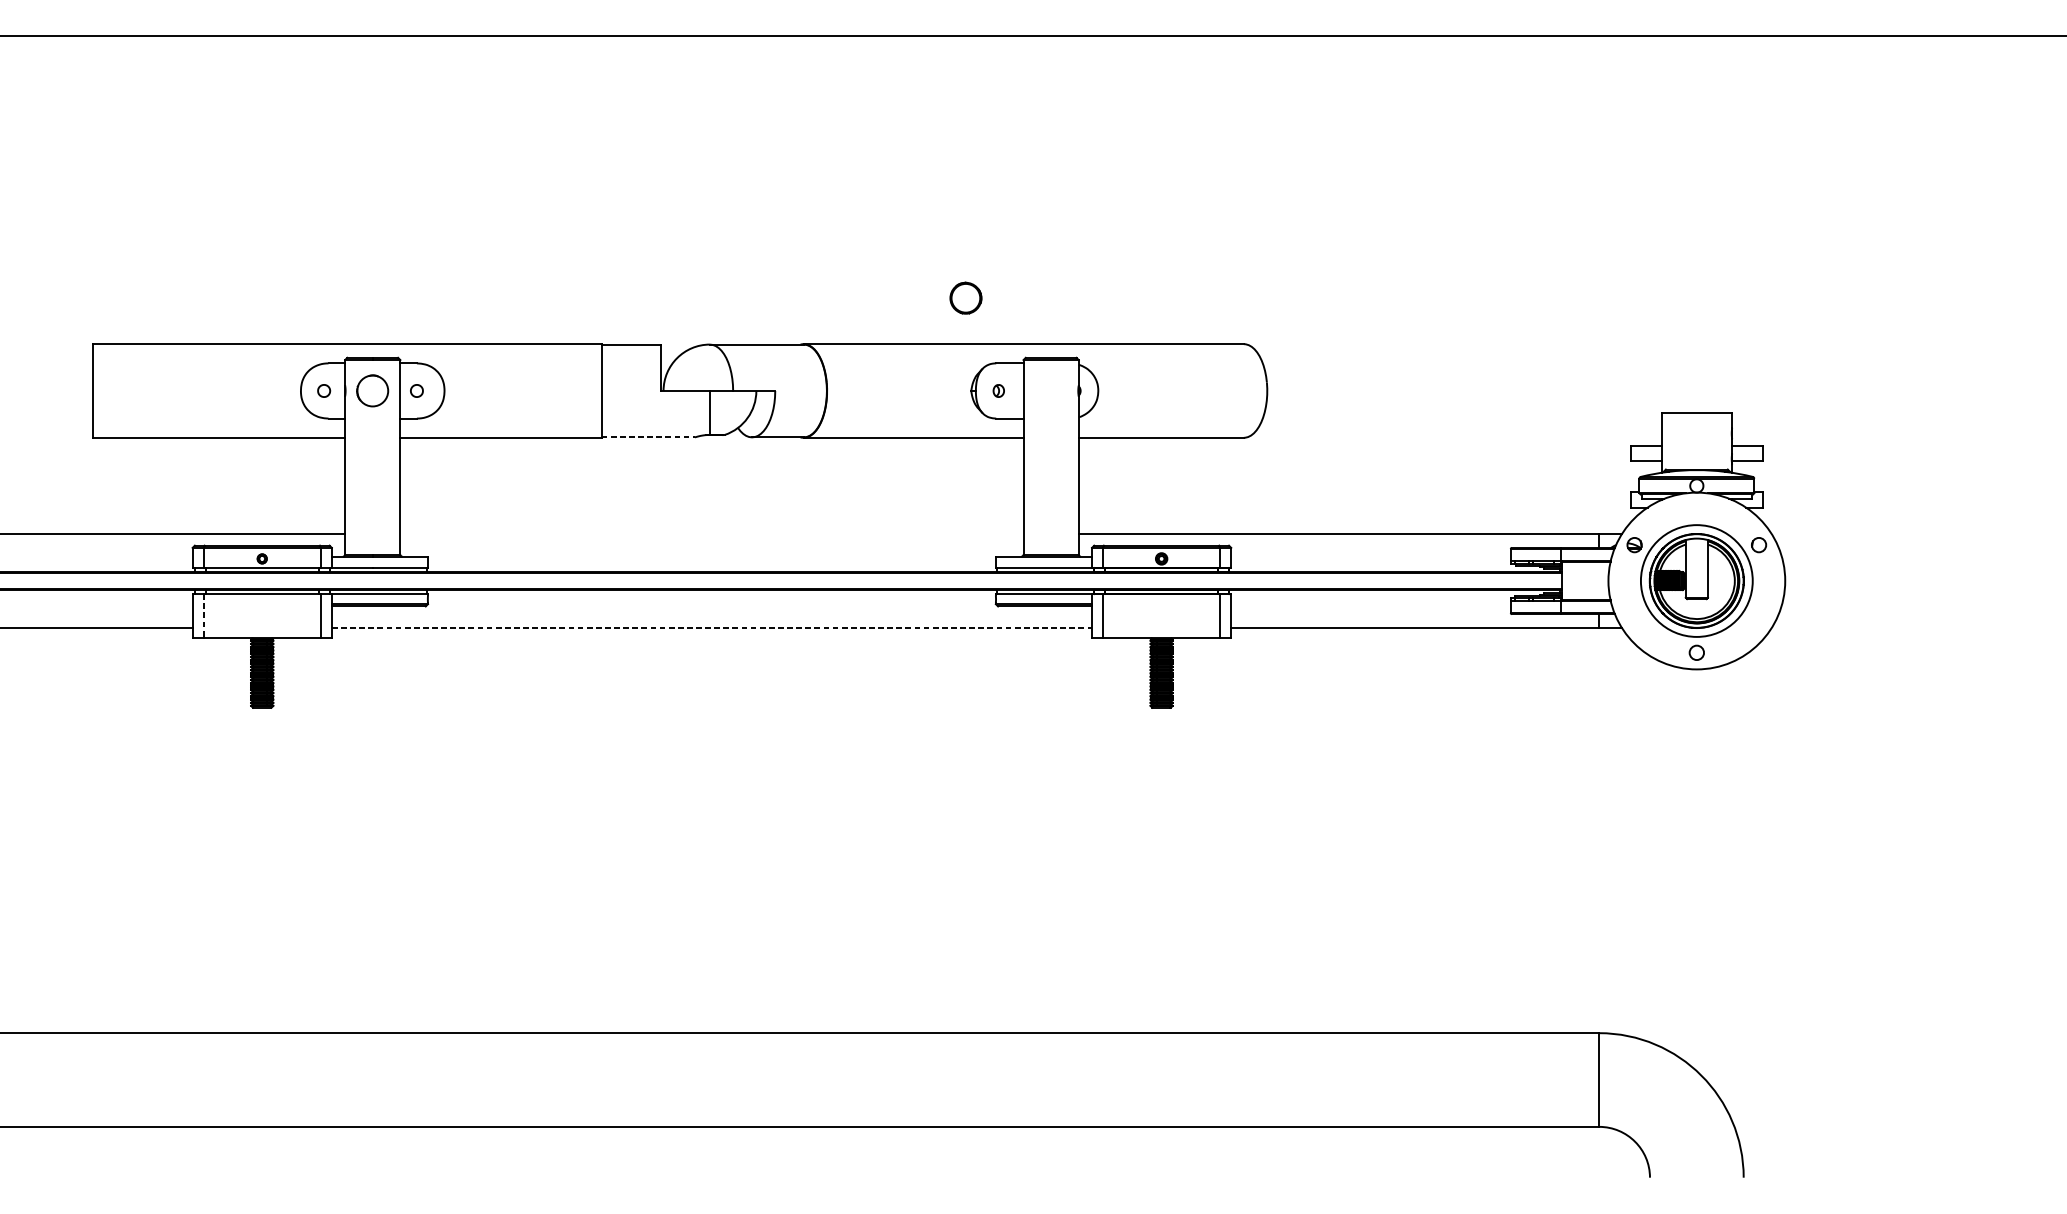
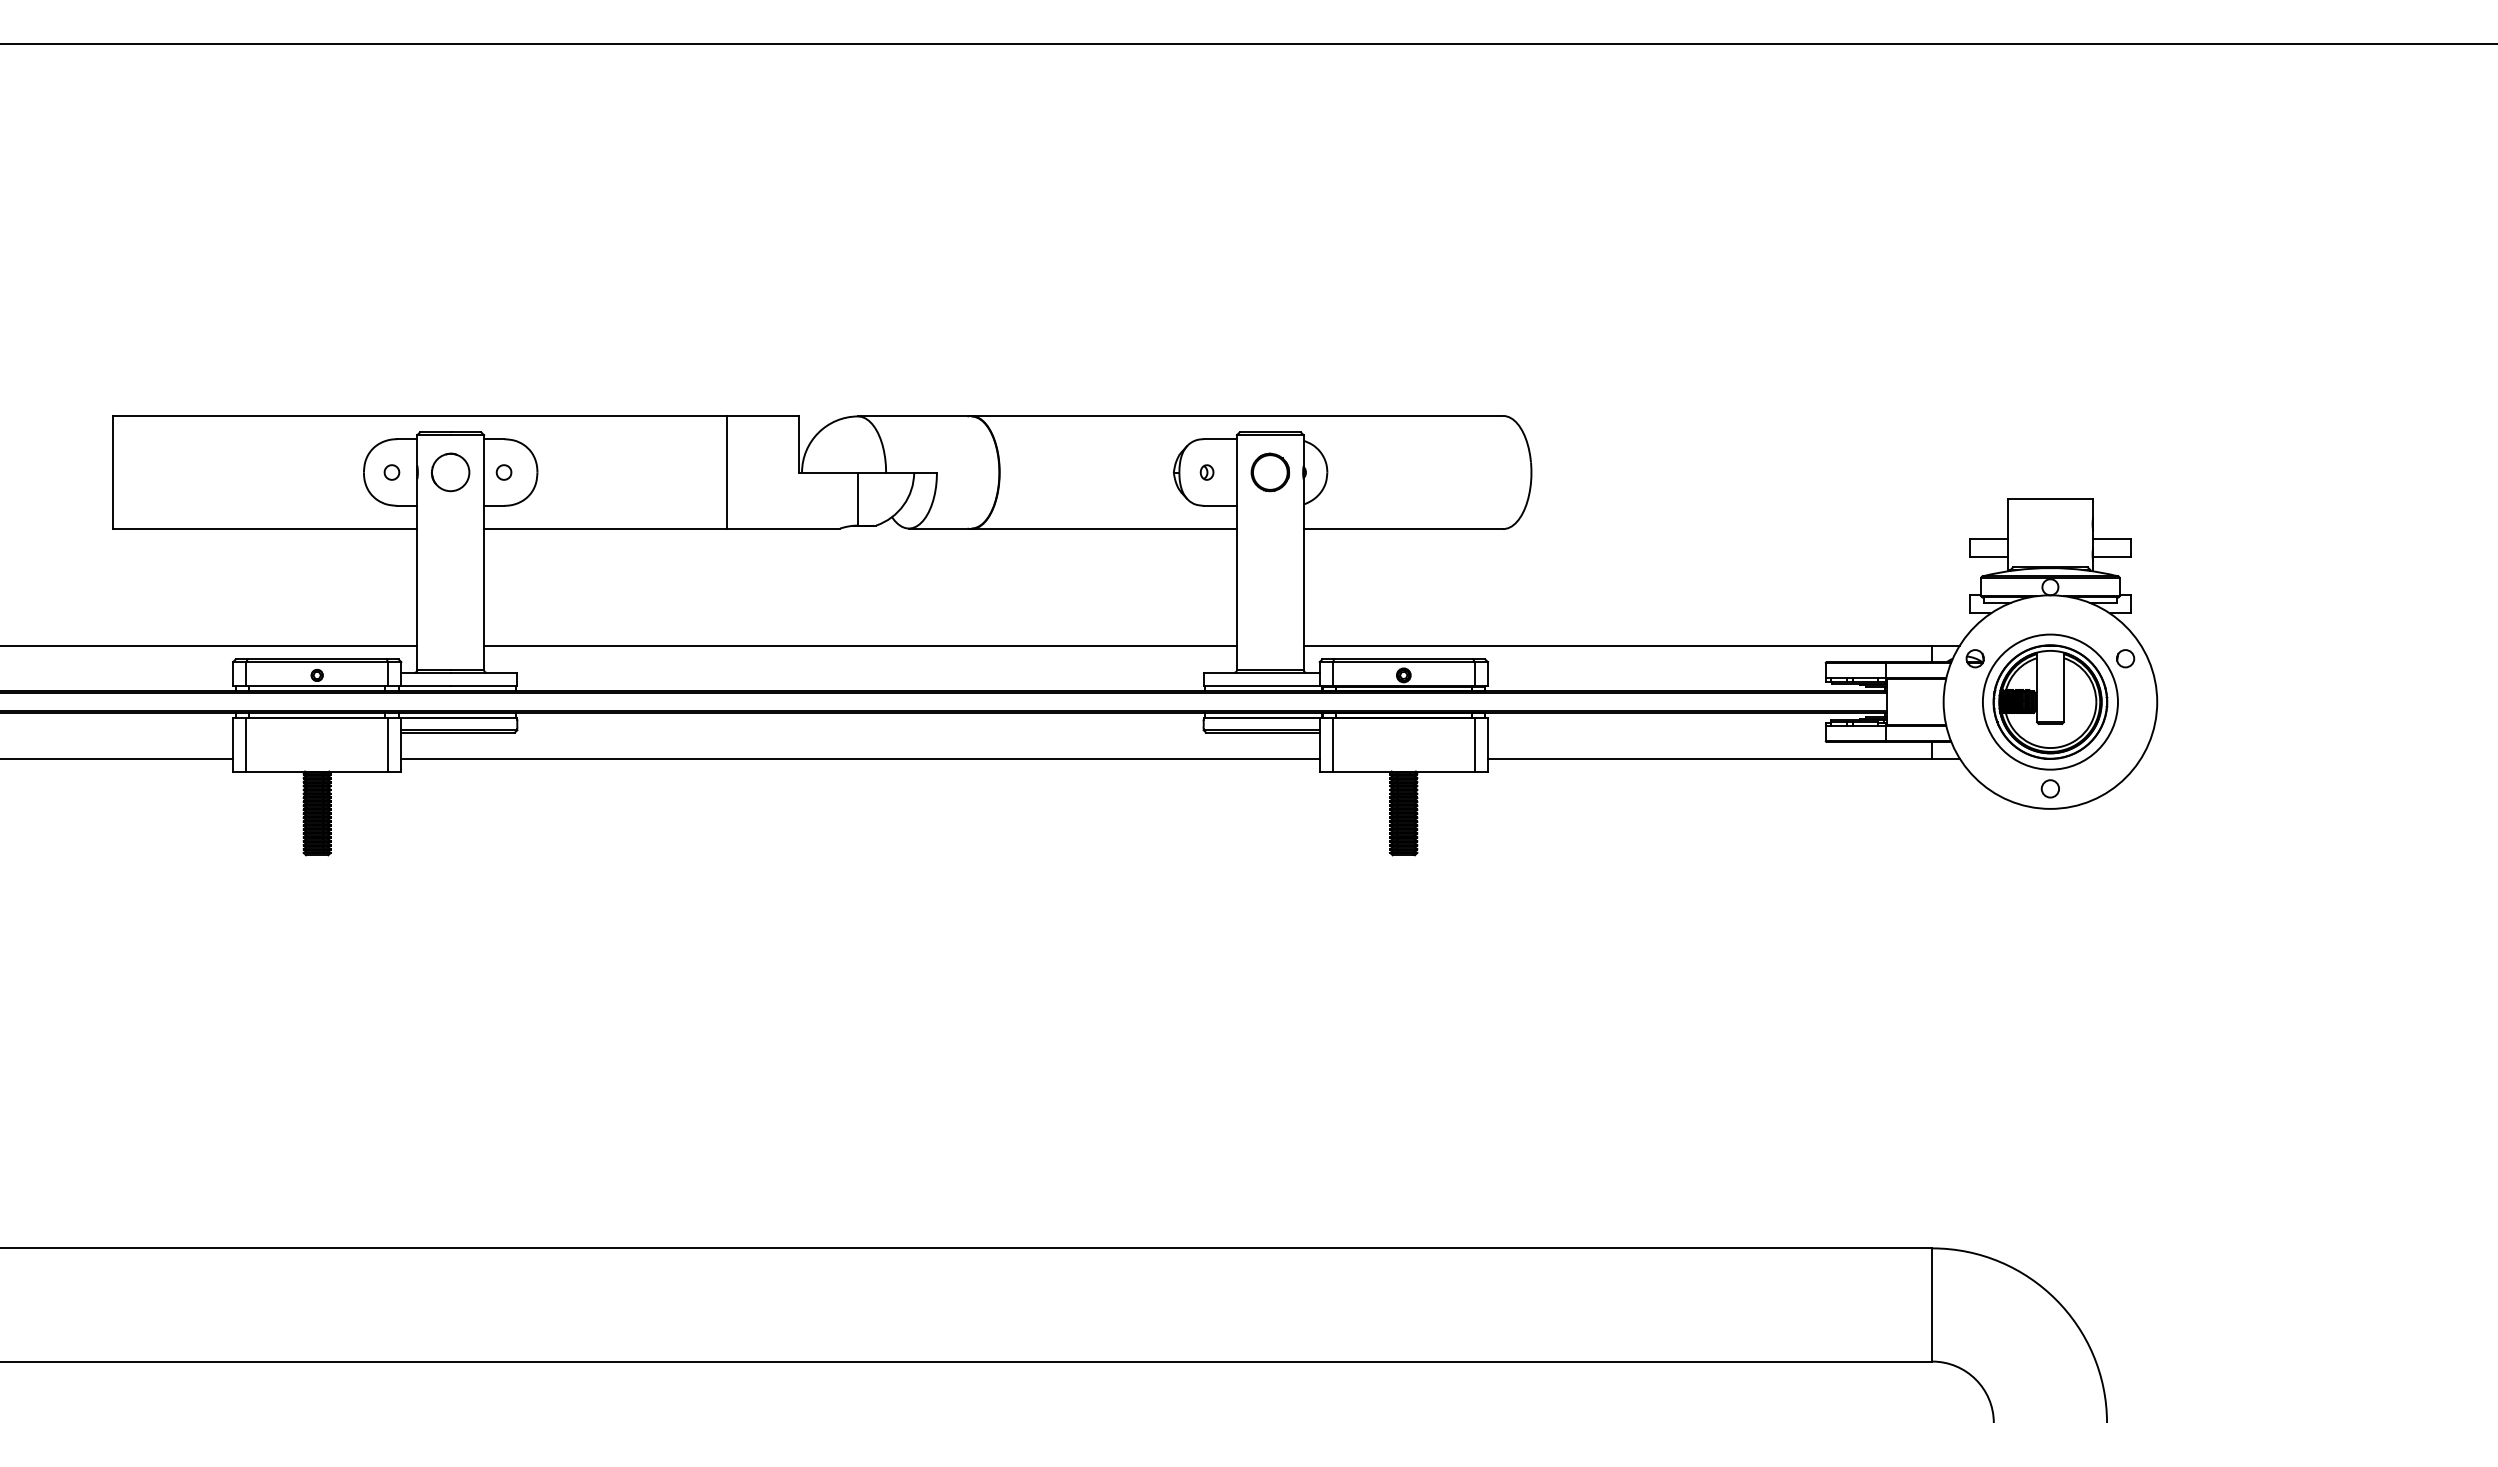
part: (965, 298) -> (1269, 472), moved
line: (648, 437) -> (783, 528), dashed -> solid
line: (711, 534) -> (860, 645), added
line: (203, 616) -> (246, 744), dashed -> solid
line: (712, 627) -> (861, 758), dashed -> solid

